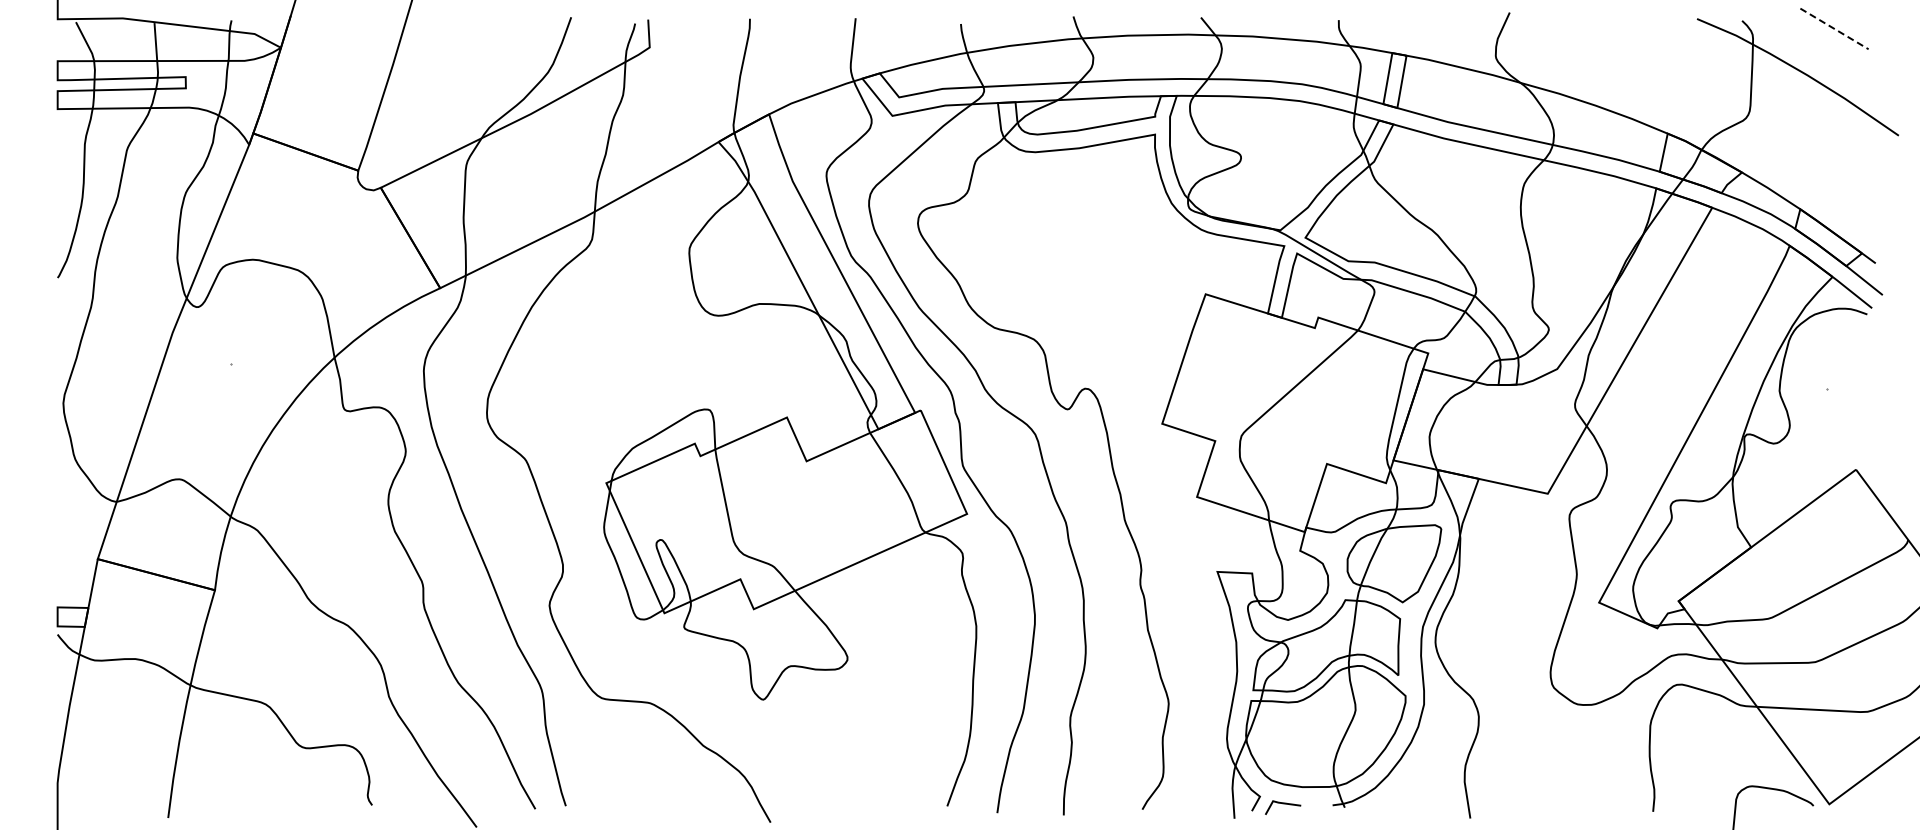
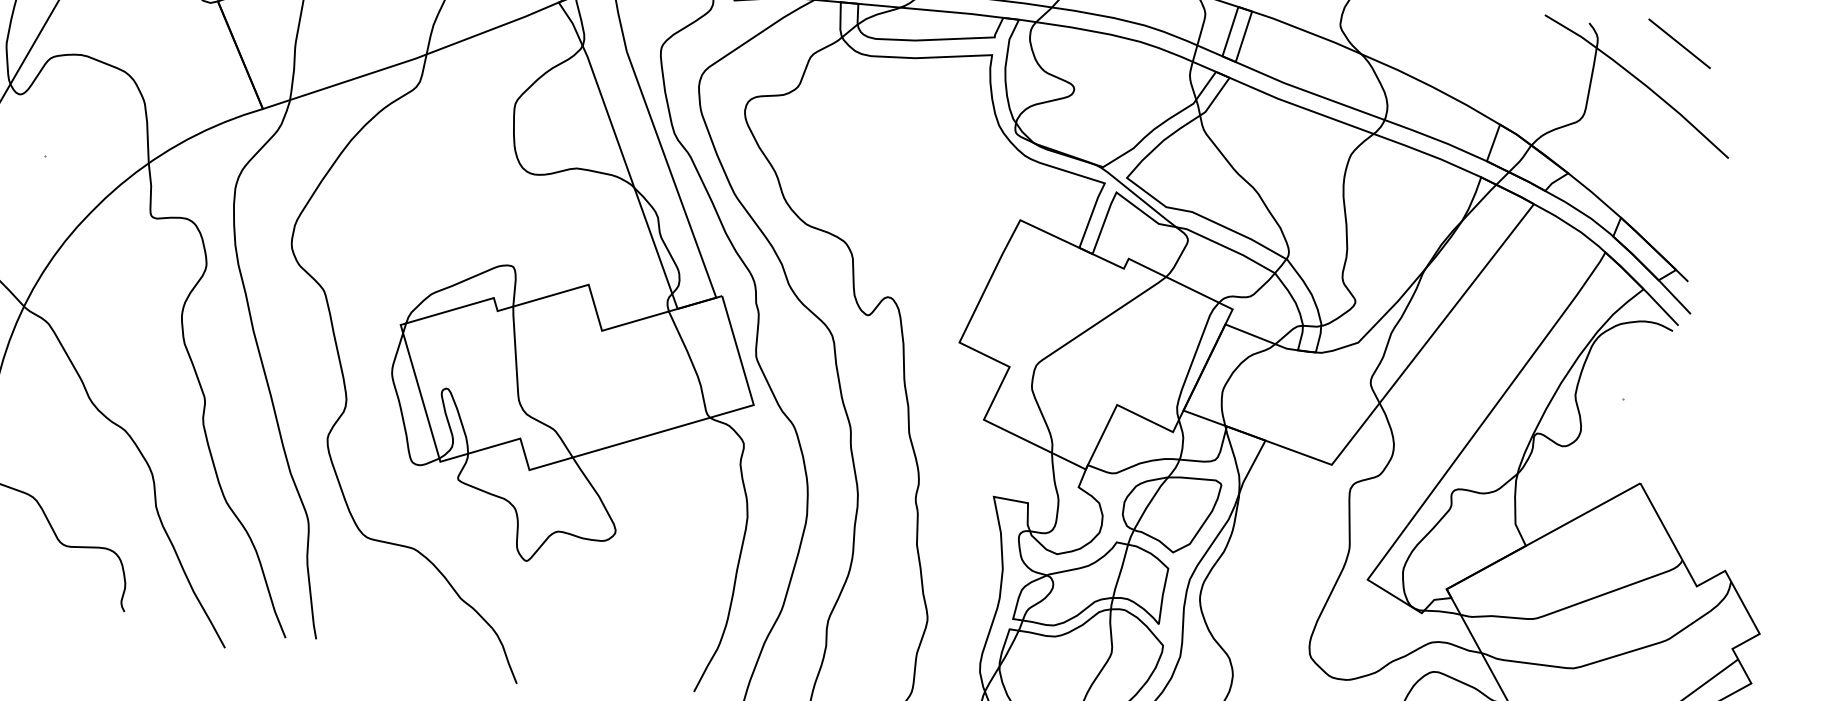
line: (1834, 28) -> (1679, 43), dashed -> solid

